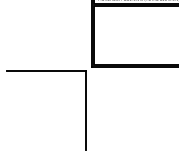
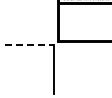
line: (47, 71) -> (29, 44), solid -> dashed

